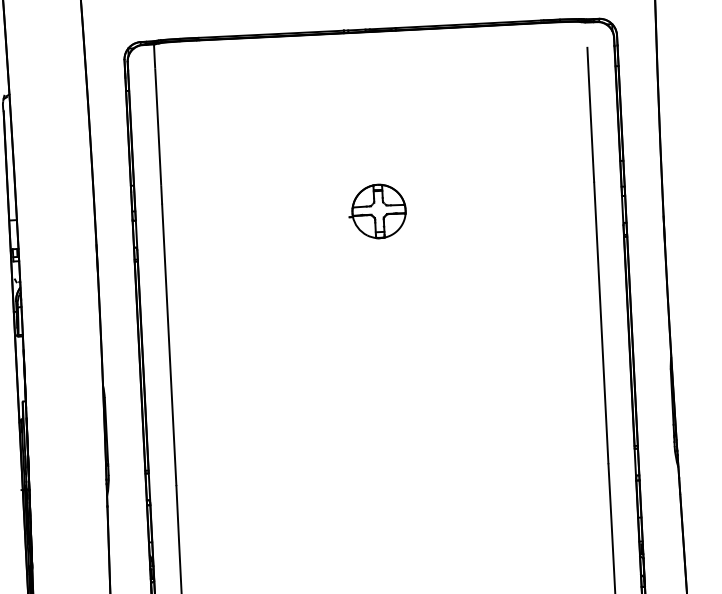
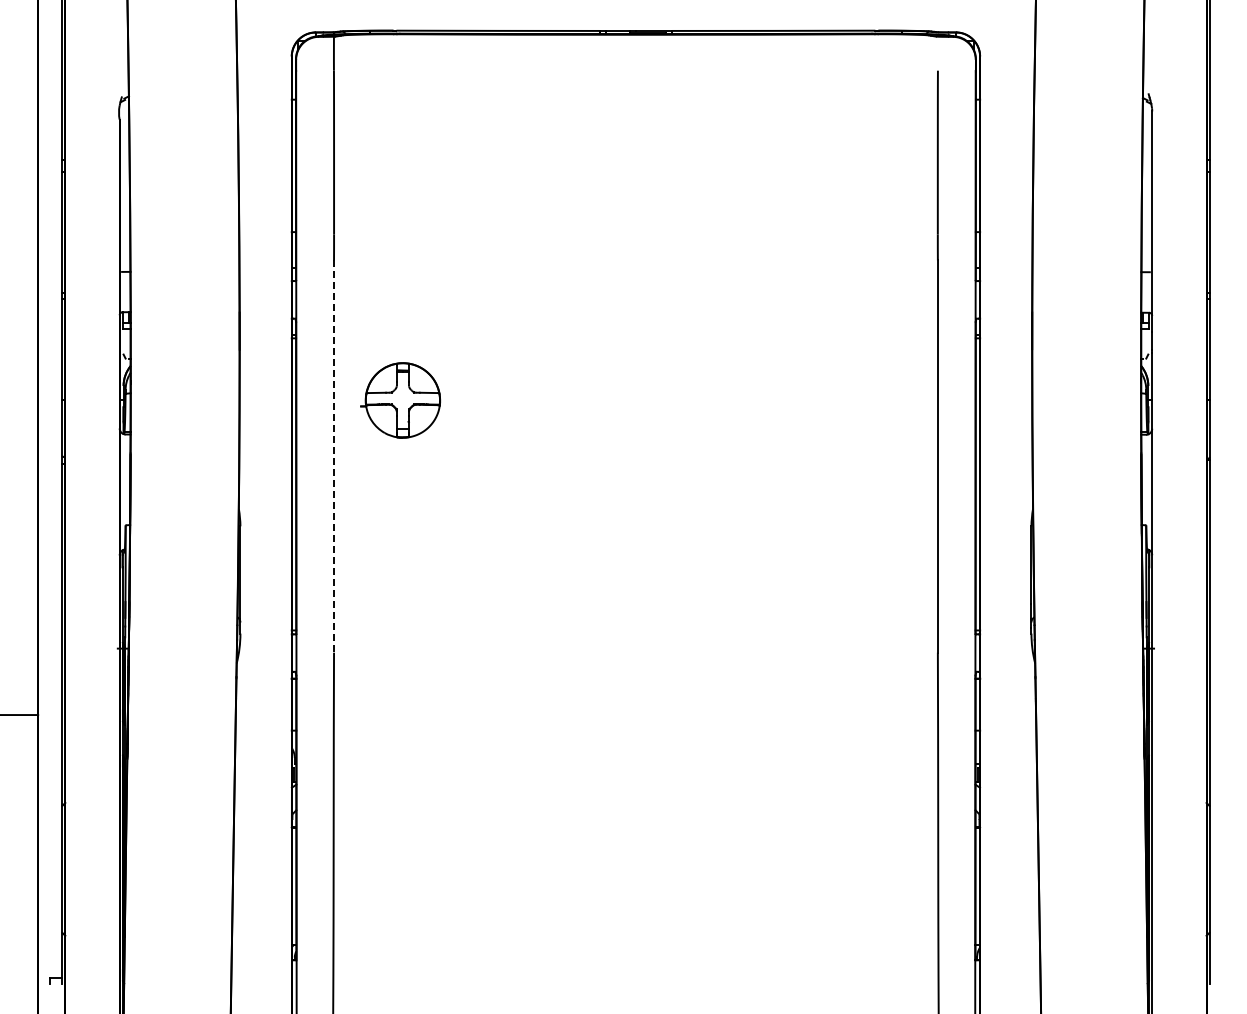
part: (377, 211) -> (400, 400), moved
line: (169, 345) -> (334, 457), solid -> dashed

